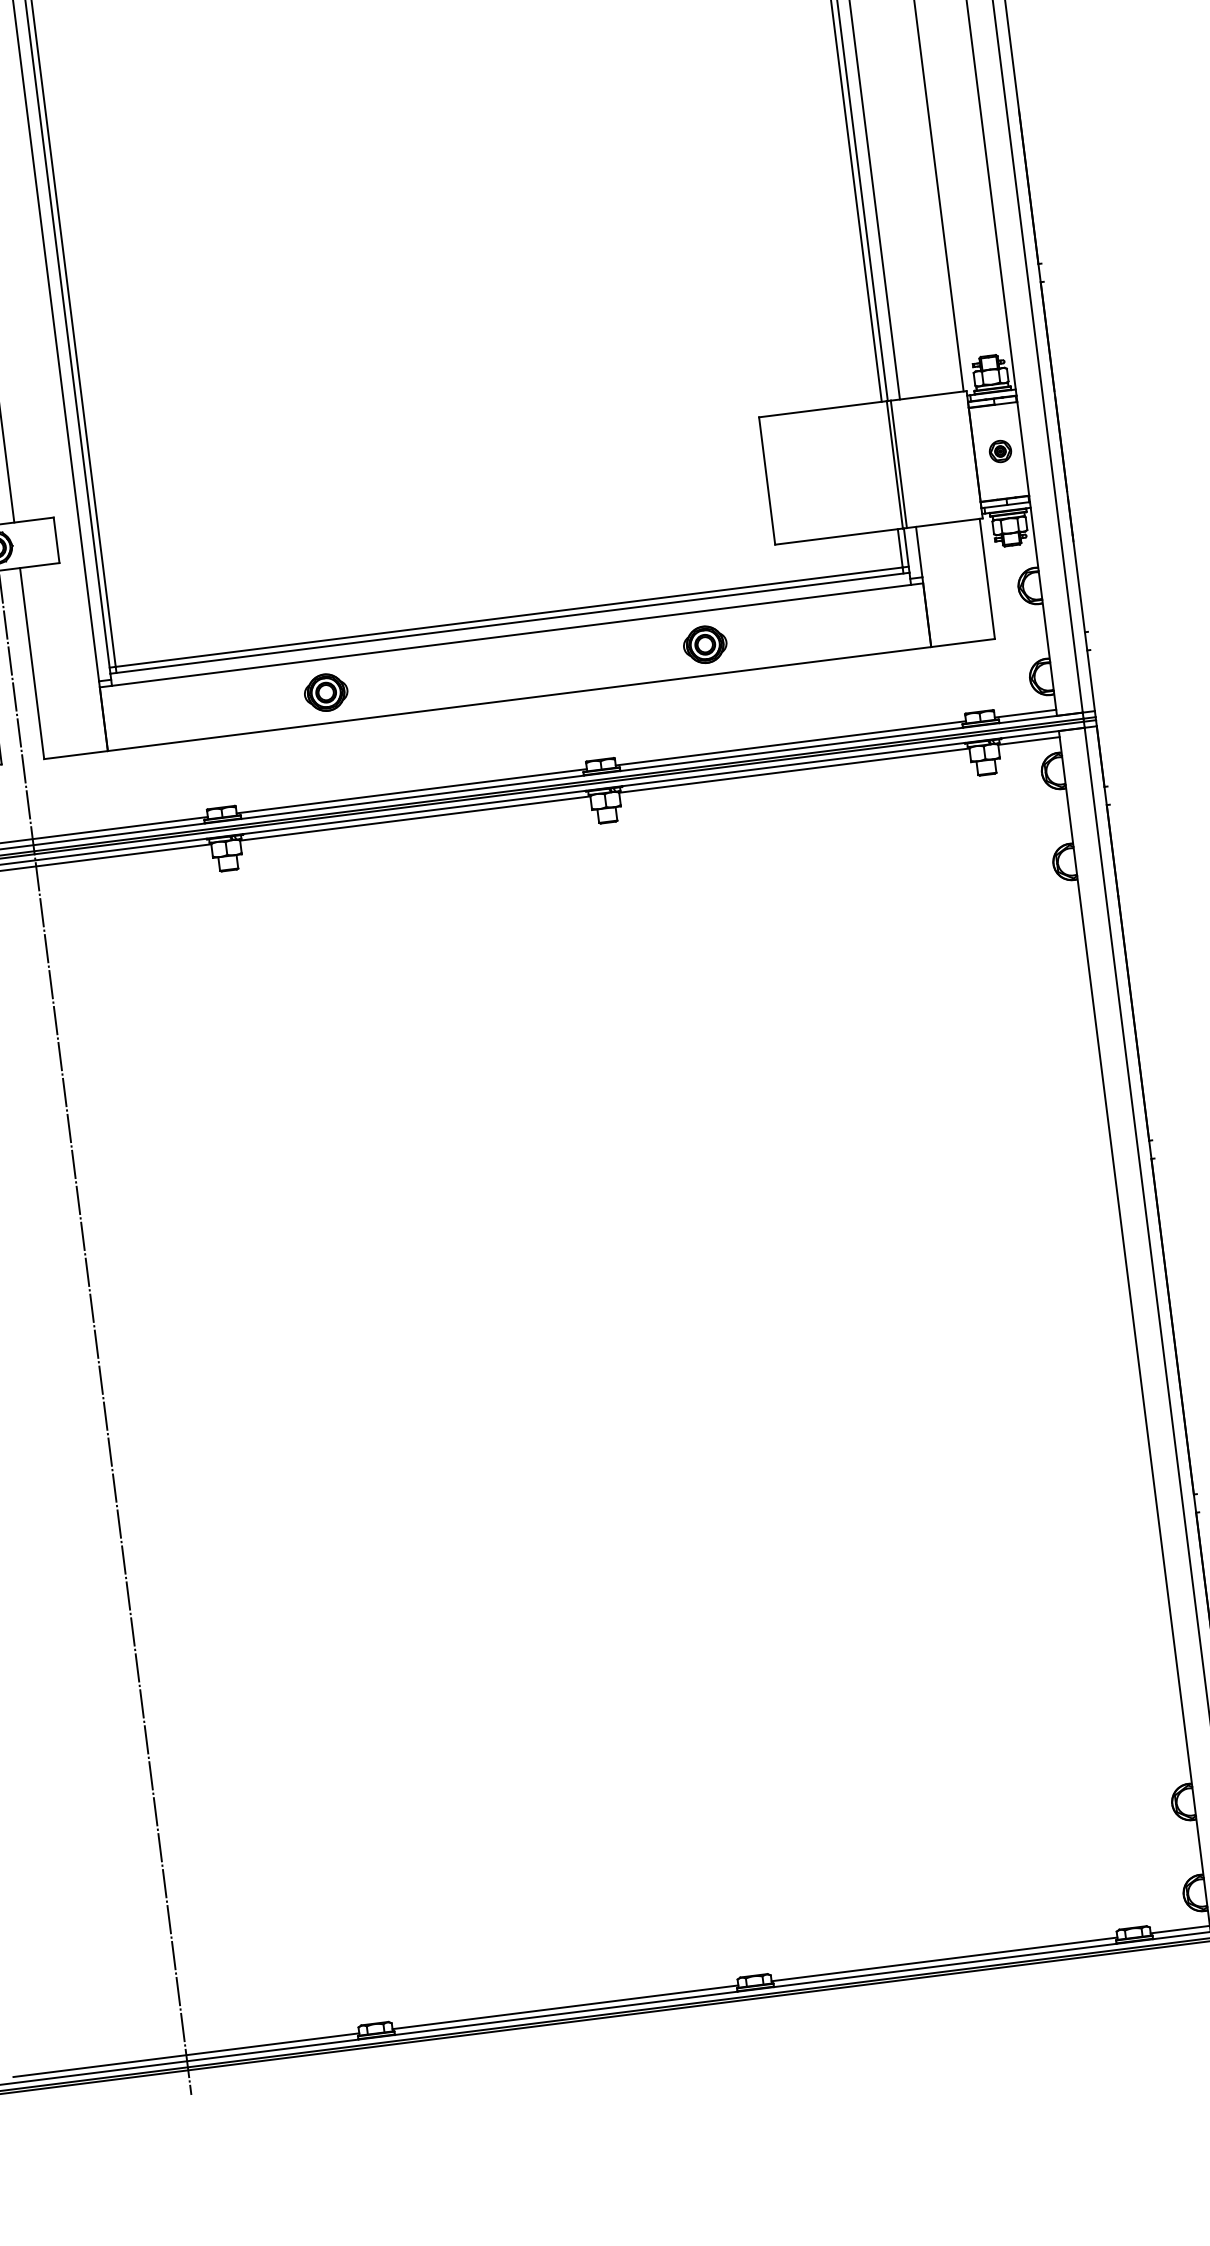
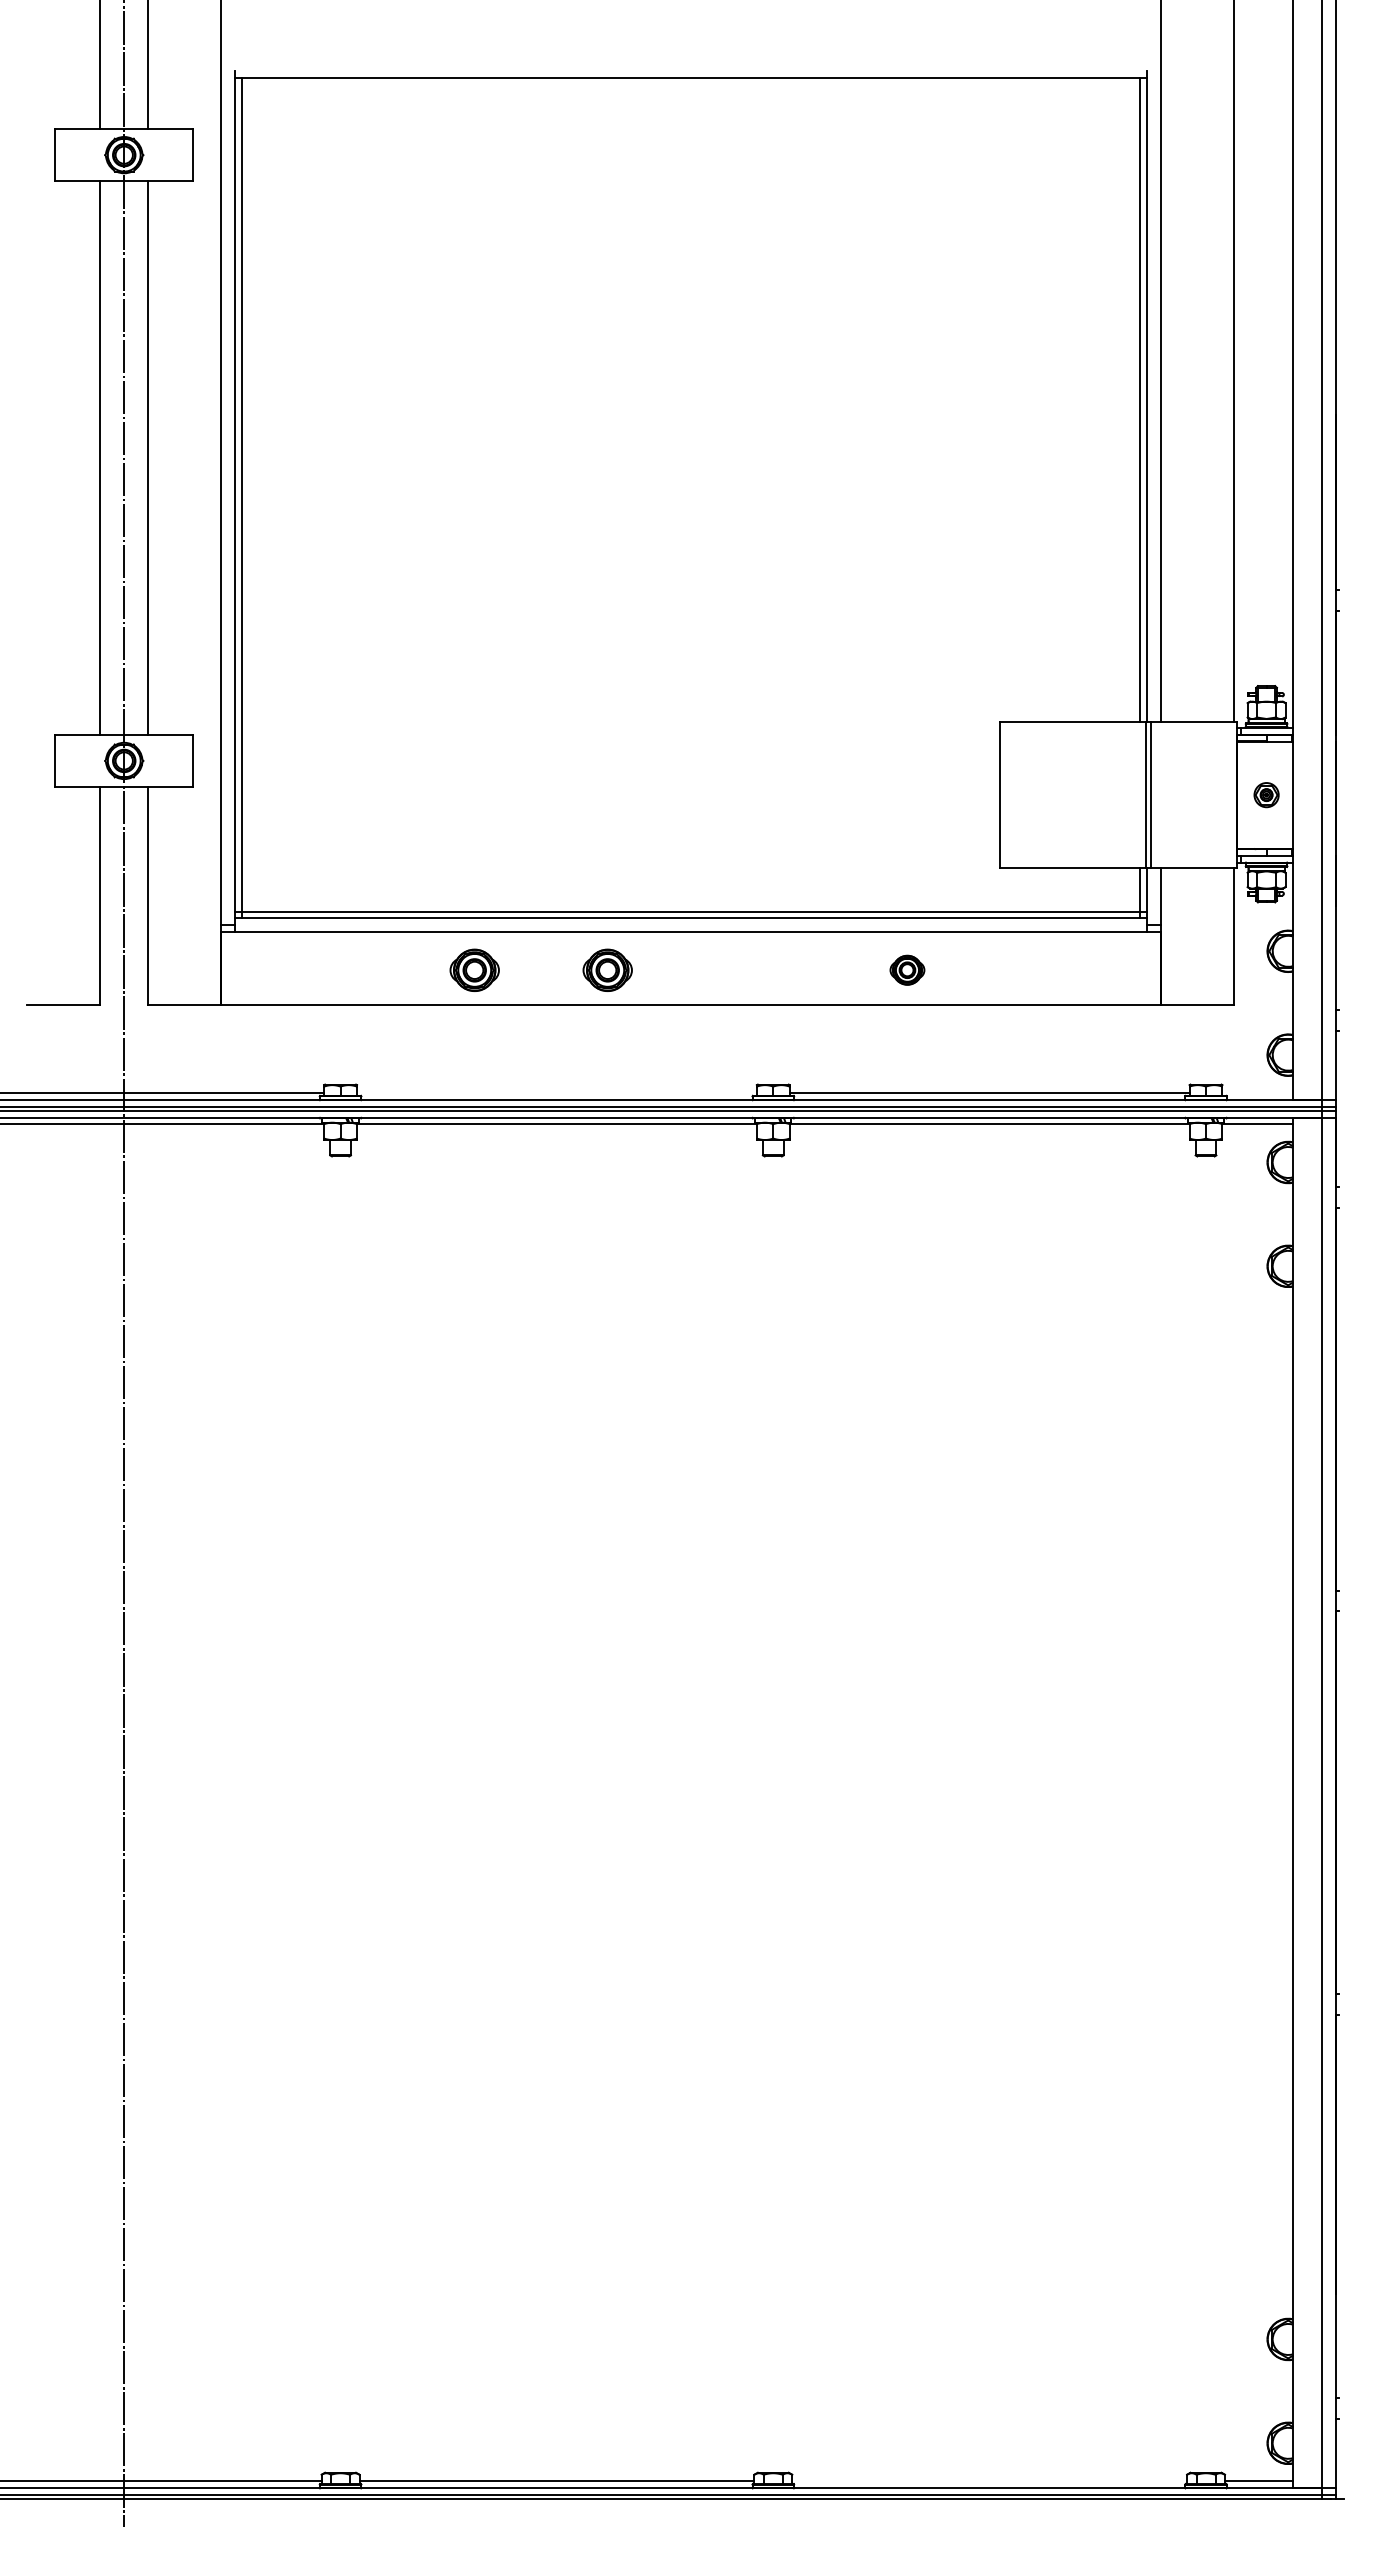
part: (705, 644) -> (907, 969), size x0.7
part: (442, 677) -> (607, 969), added
line: (1025, 713) -> (1257, 1093), removed
line: (411, 791) -> (556, 1093), removed
line: (944, 1959) -> (989, 2481), removed

